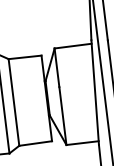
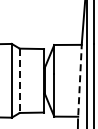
line: (94, 92) -> (79, 80), solid -> dashed
line: (13, 103) -> (19, 81), solid -> dashed

